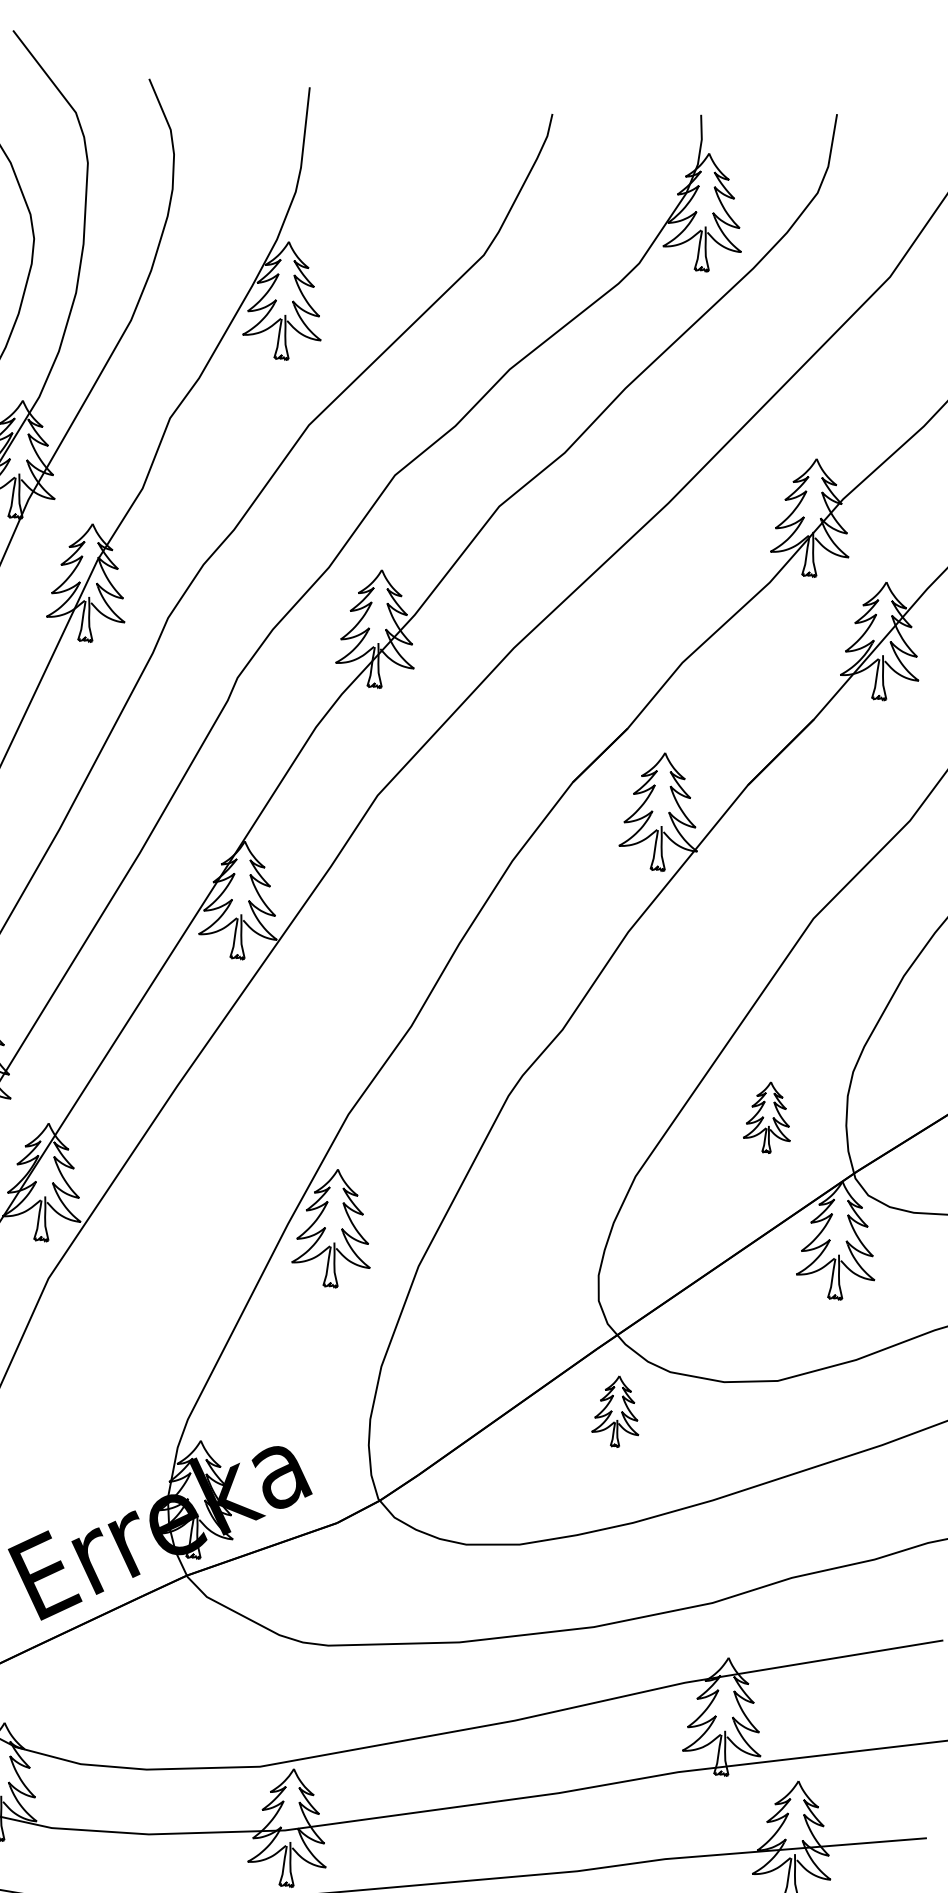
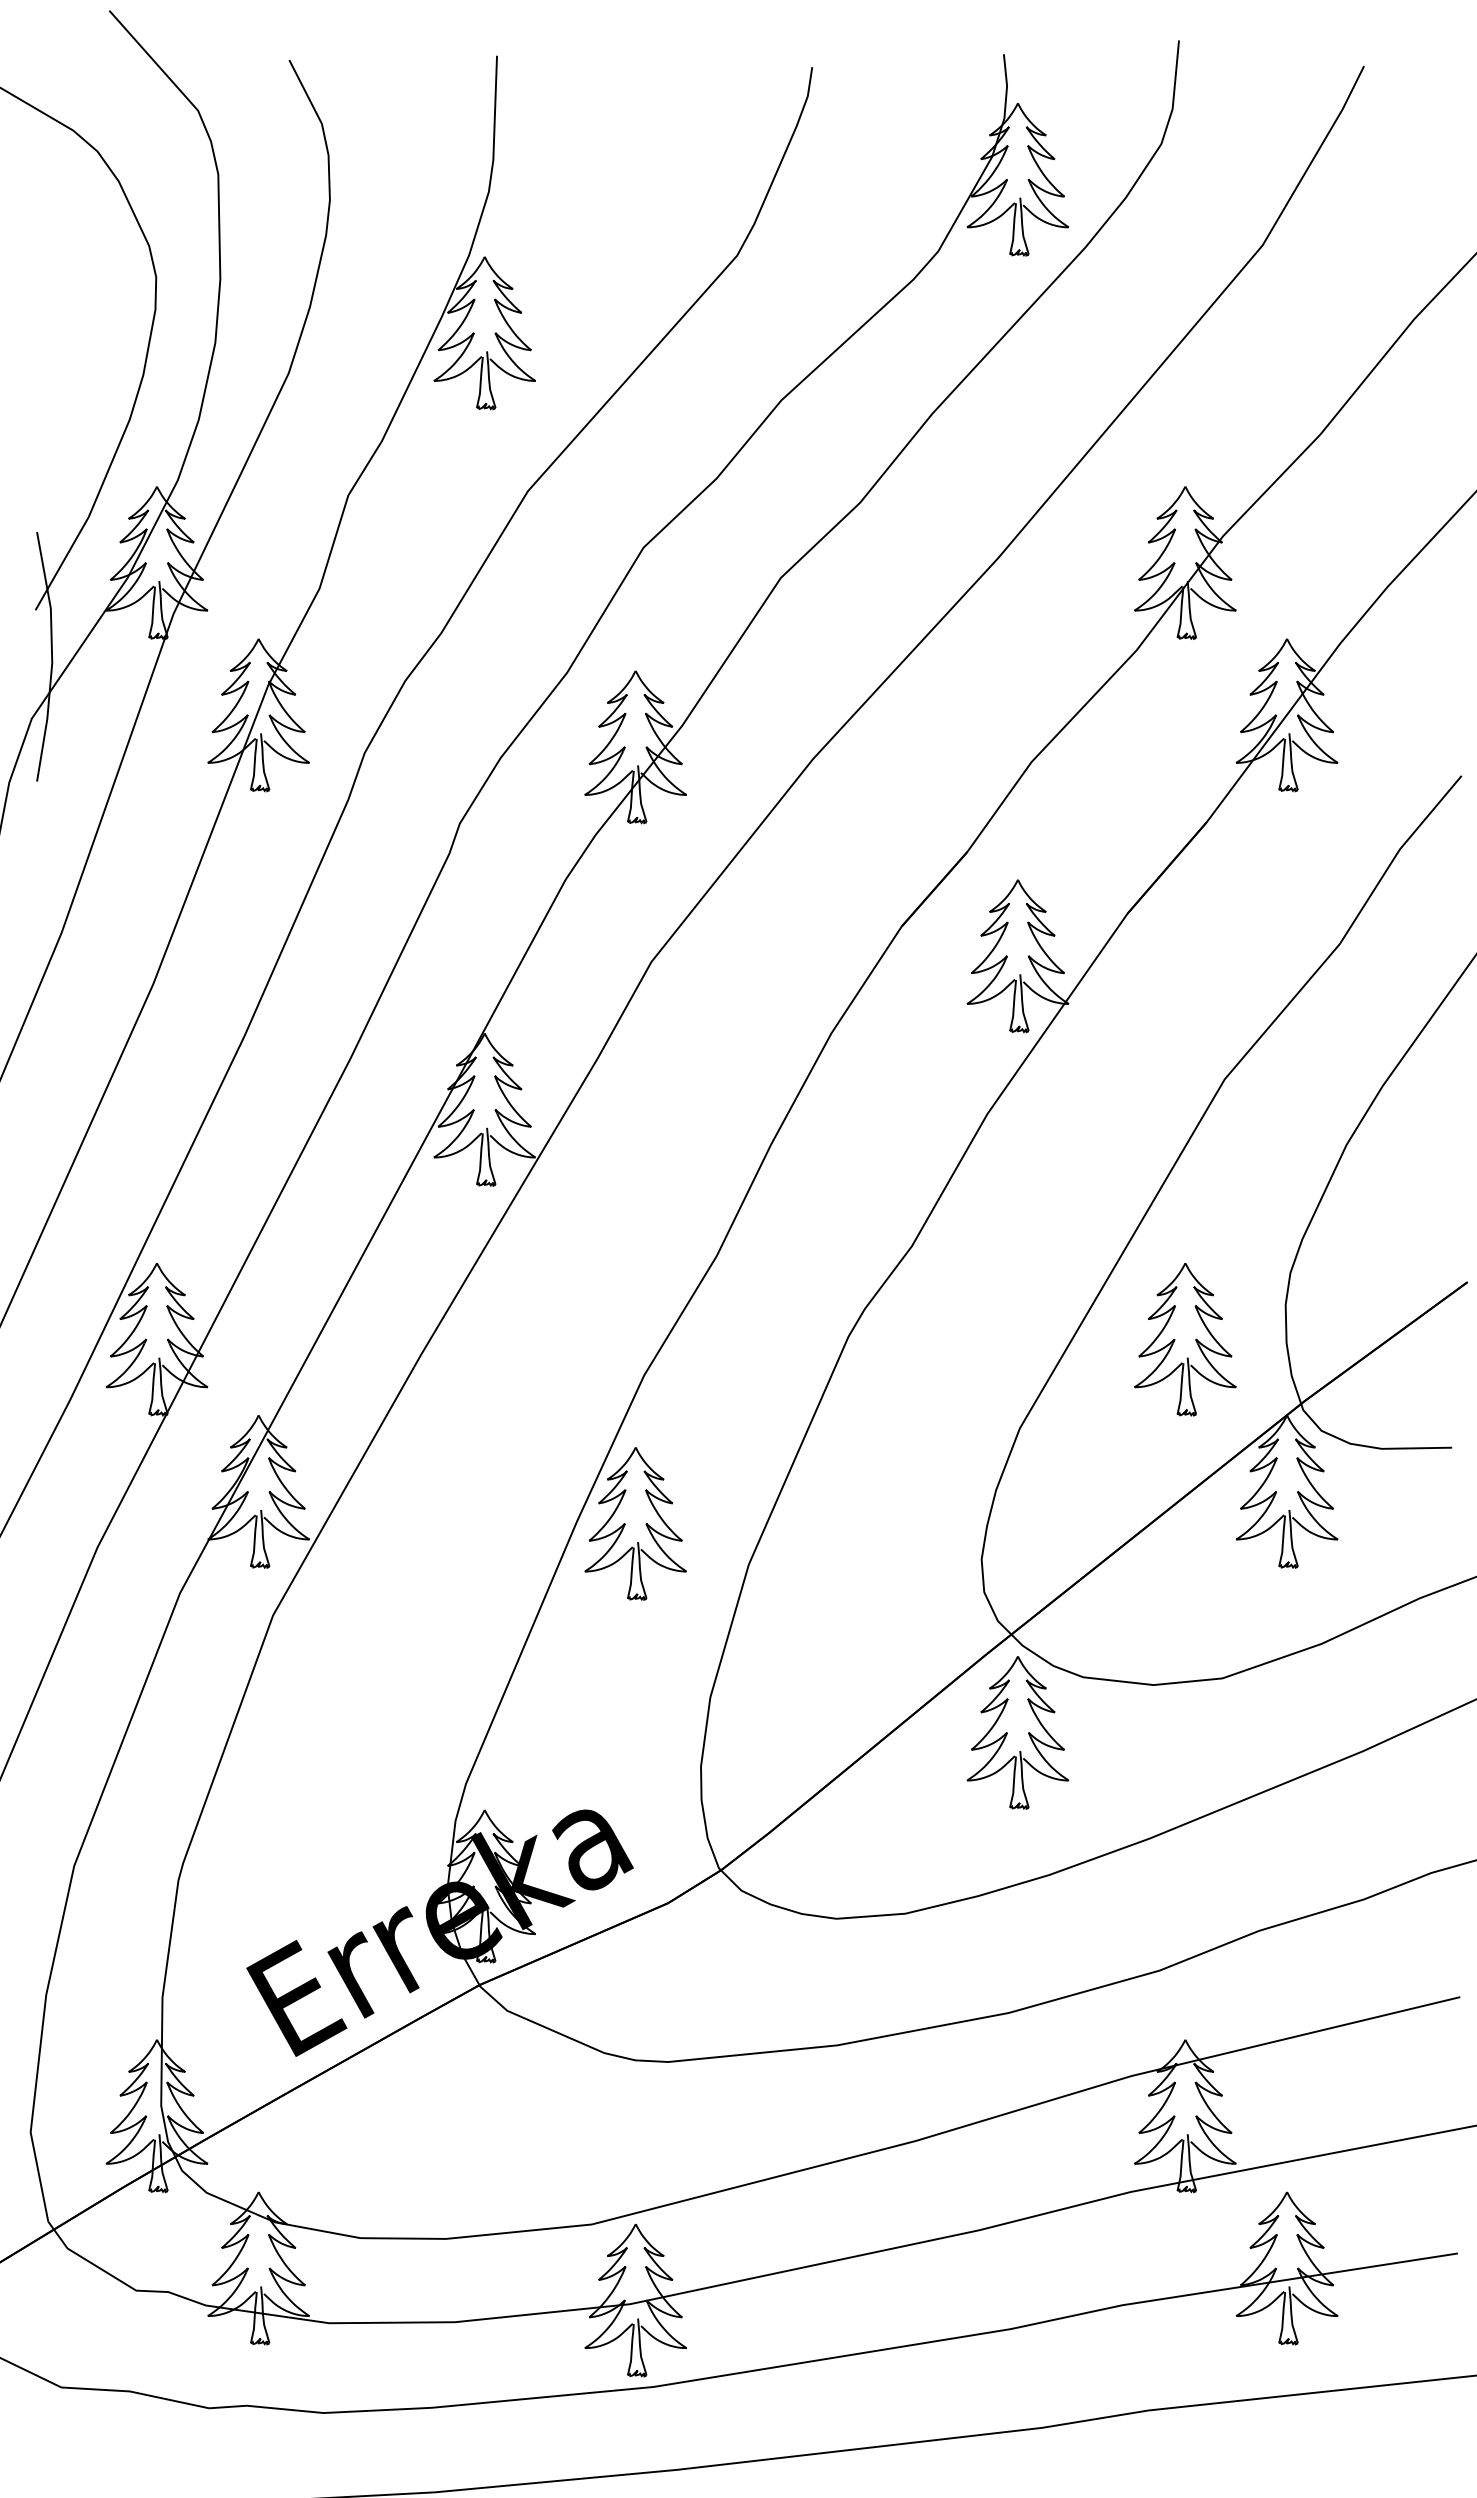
part: (768, 1117) -> (1185, 1339), size x1.67
part: (616, 1411) -> (1017, 1732), size x1.67

